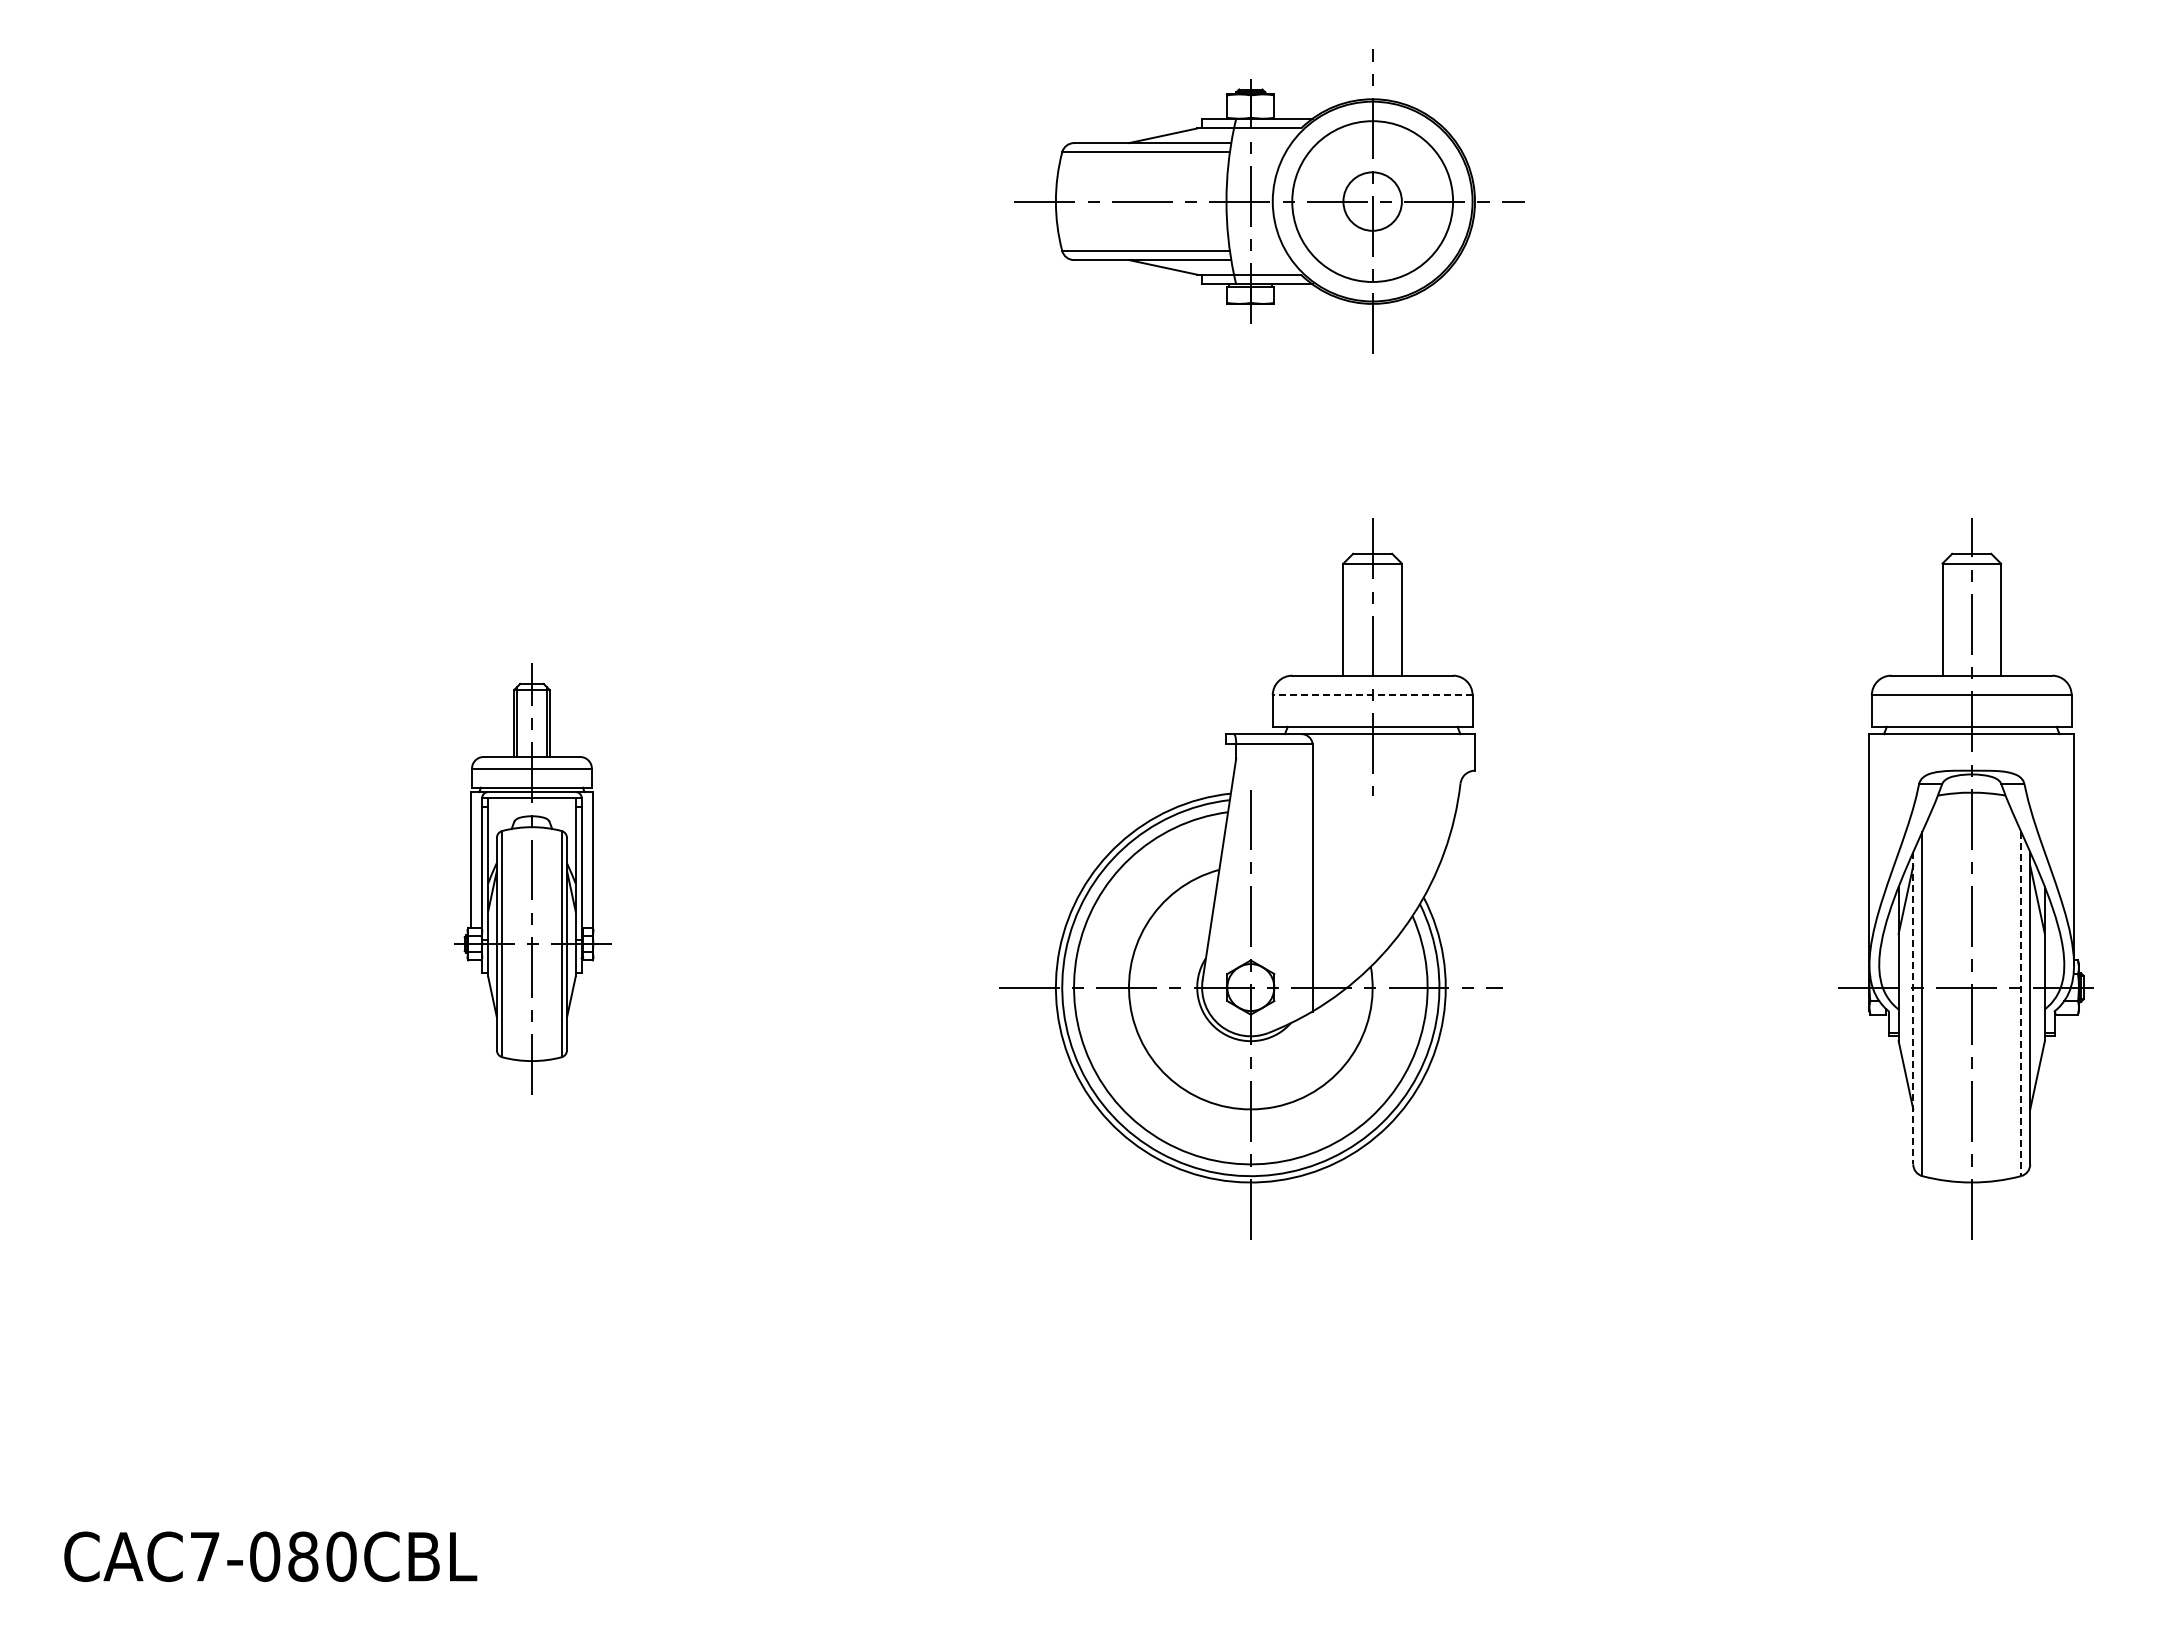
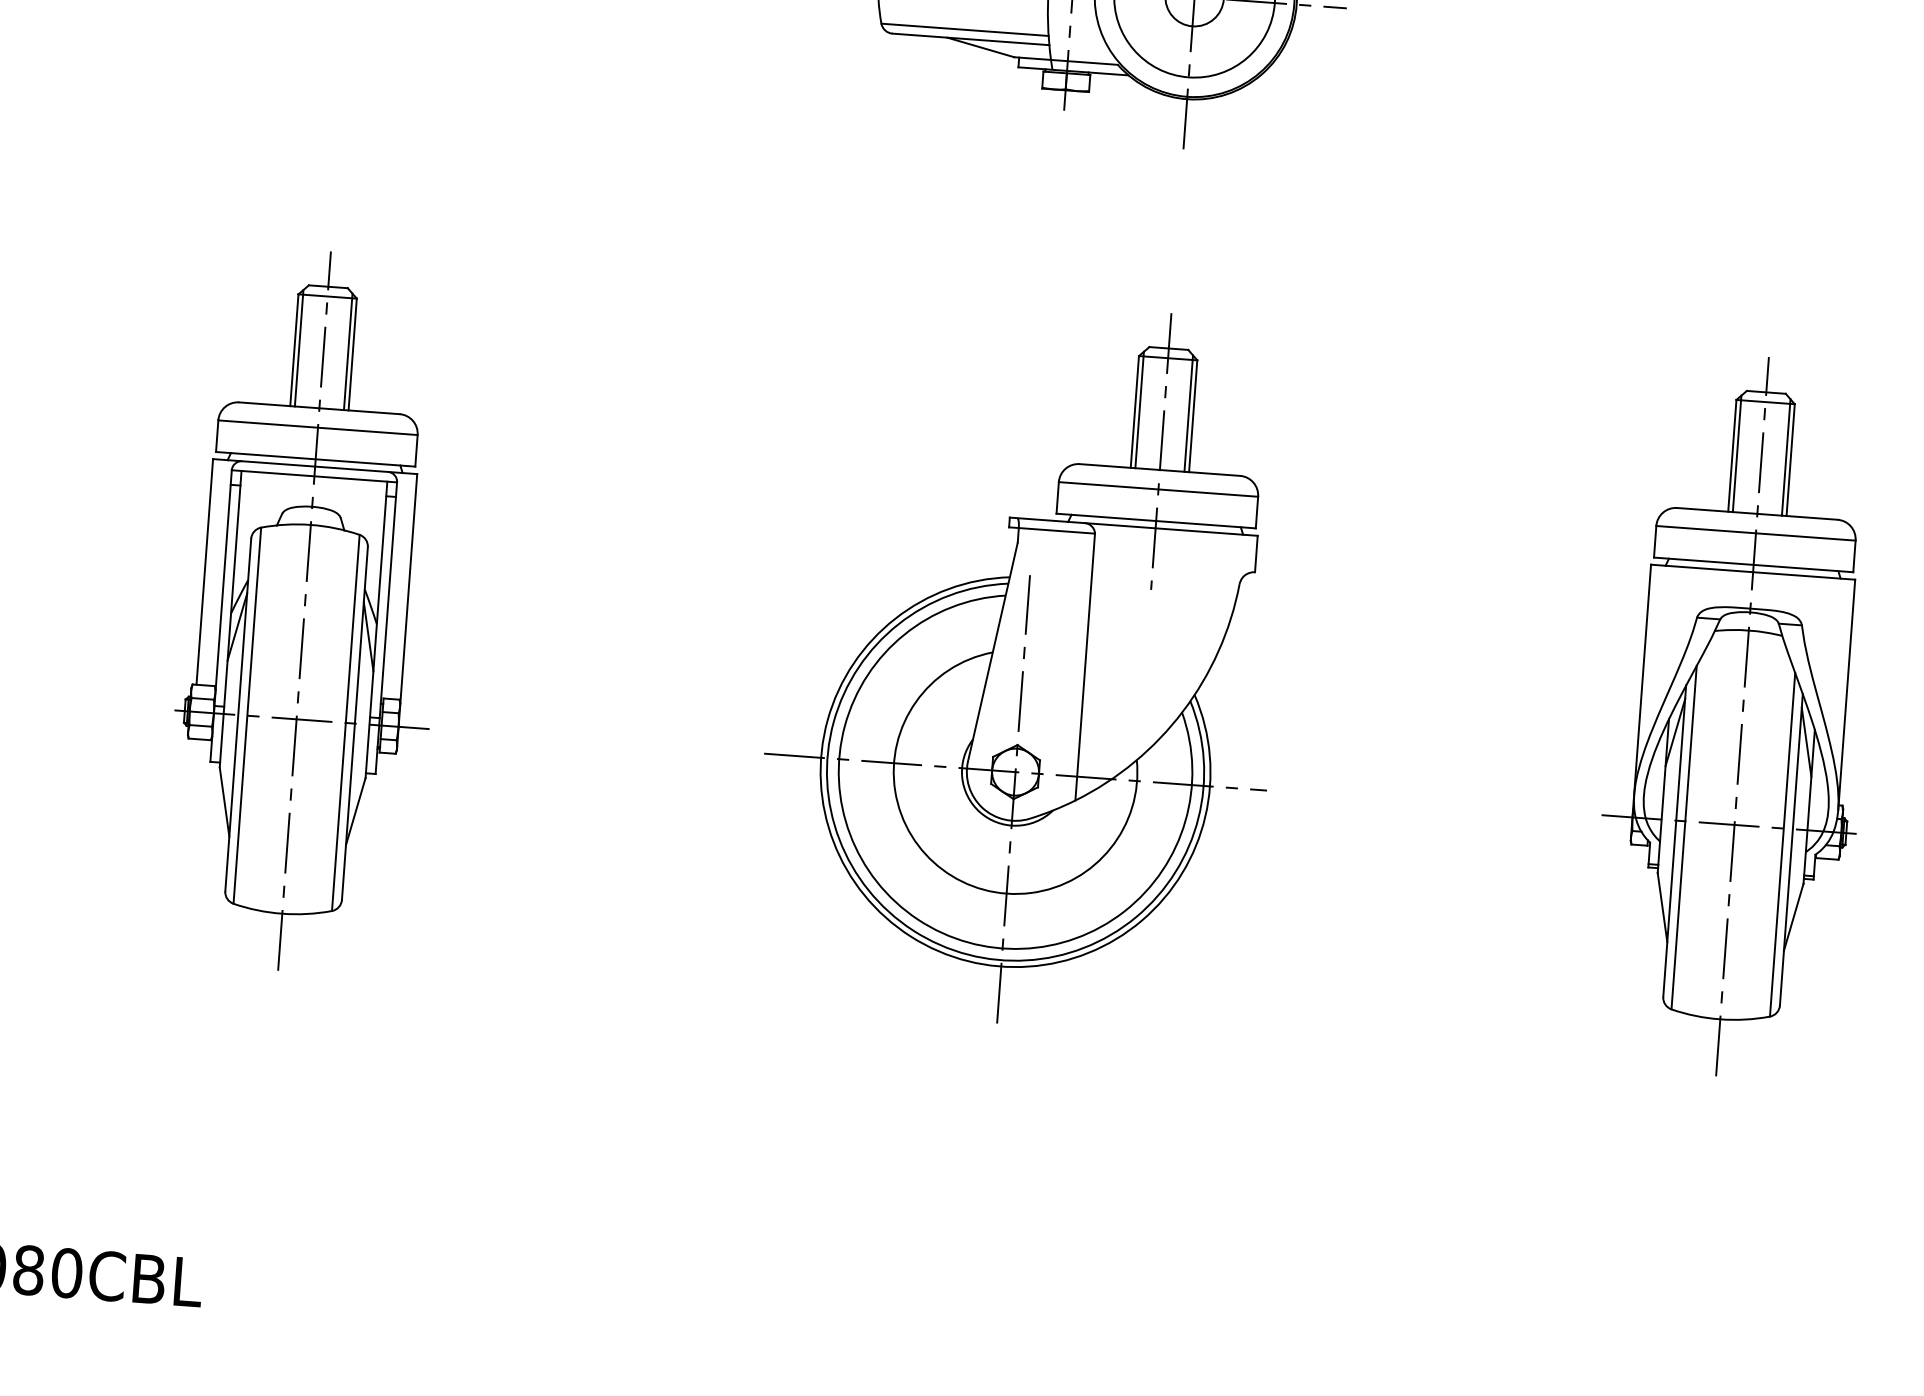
line: (1348, 616) -> (1140, 409), added
line: (1397, 616) -> (1189, 412), added
line: (1947, 616) -> (1737, 453), added
line: (1996, 616) -> (1786, 456), added
line: (1372, 695) -> (1158, 489), dashed -> solid
part: (534, 878) -> (309, 610), size x1.67
line: (2021, 1004) -> (1782, 845), dashed -> solid
line: (1913, 1008) -> (1674, 841), dashed -> solid

